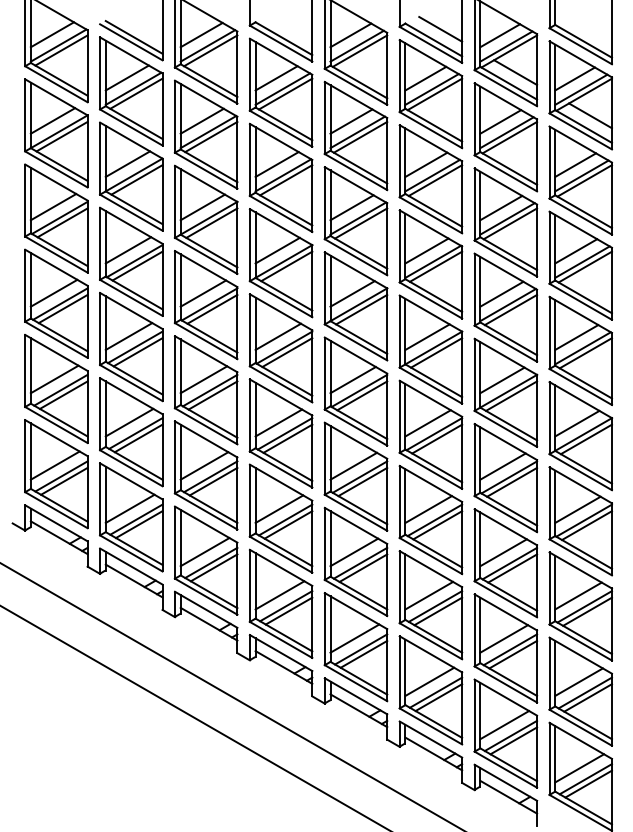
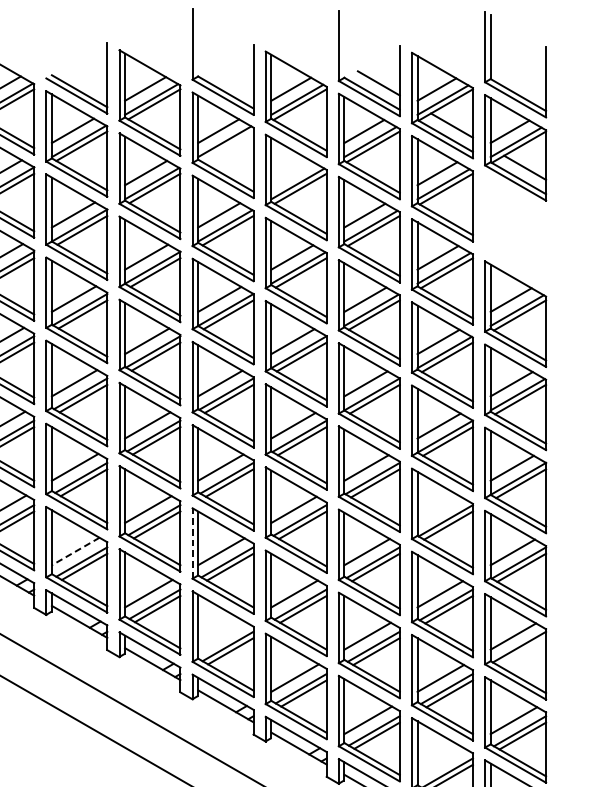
line: (285, 93) -> (227, 146), removed
line: (351, 121) -> (291, 173), removed
part: (580, 180) -> (515, 230), removed
line: (502, 466) -> (439, 510), removed
line: (249, 500) -> (192, 543), solid -> dashed
line: (129, 509) -> (75, 552), solid -> dashed
line: (279, 595) -> (221, 636), removed
line: (587, 611) -> (522, 651), removed
line: (504, 725) -> (441, 762), removed

